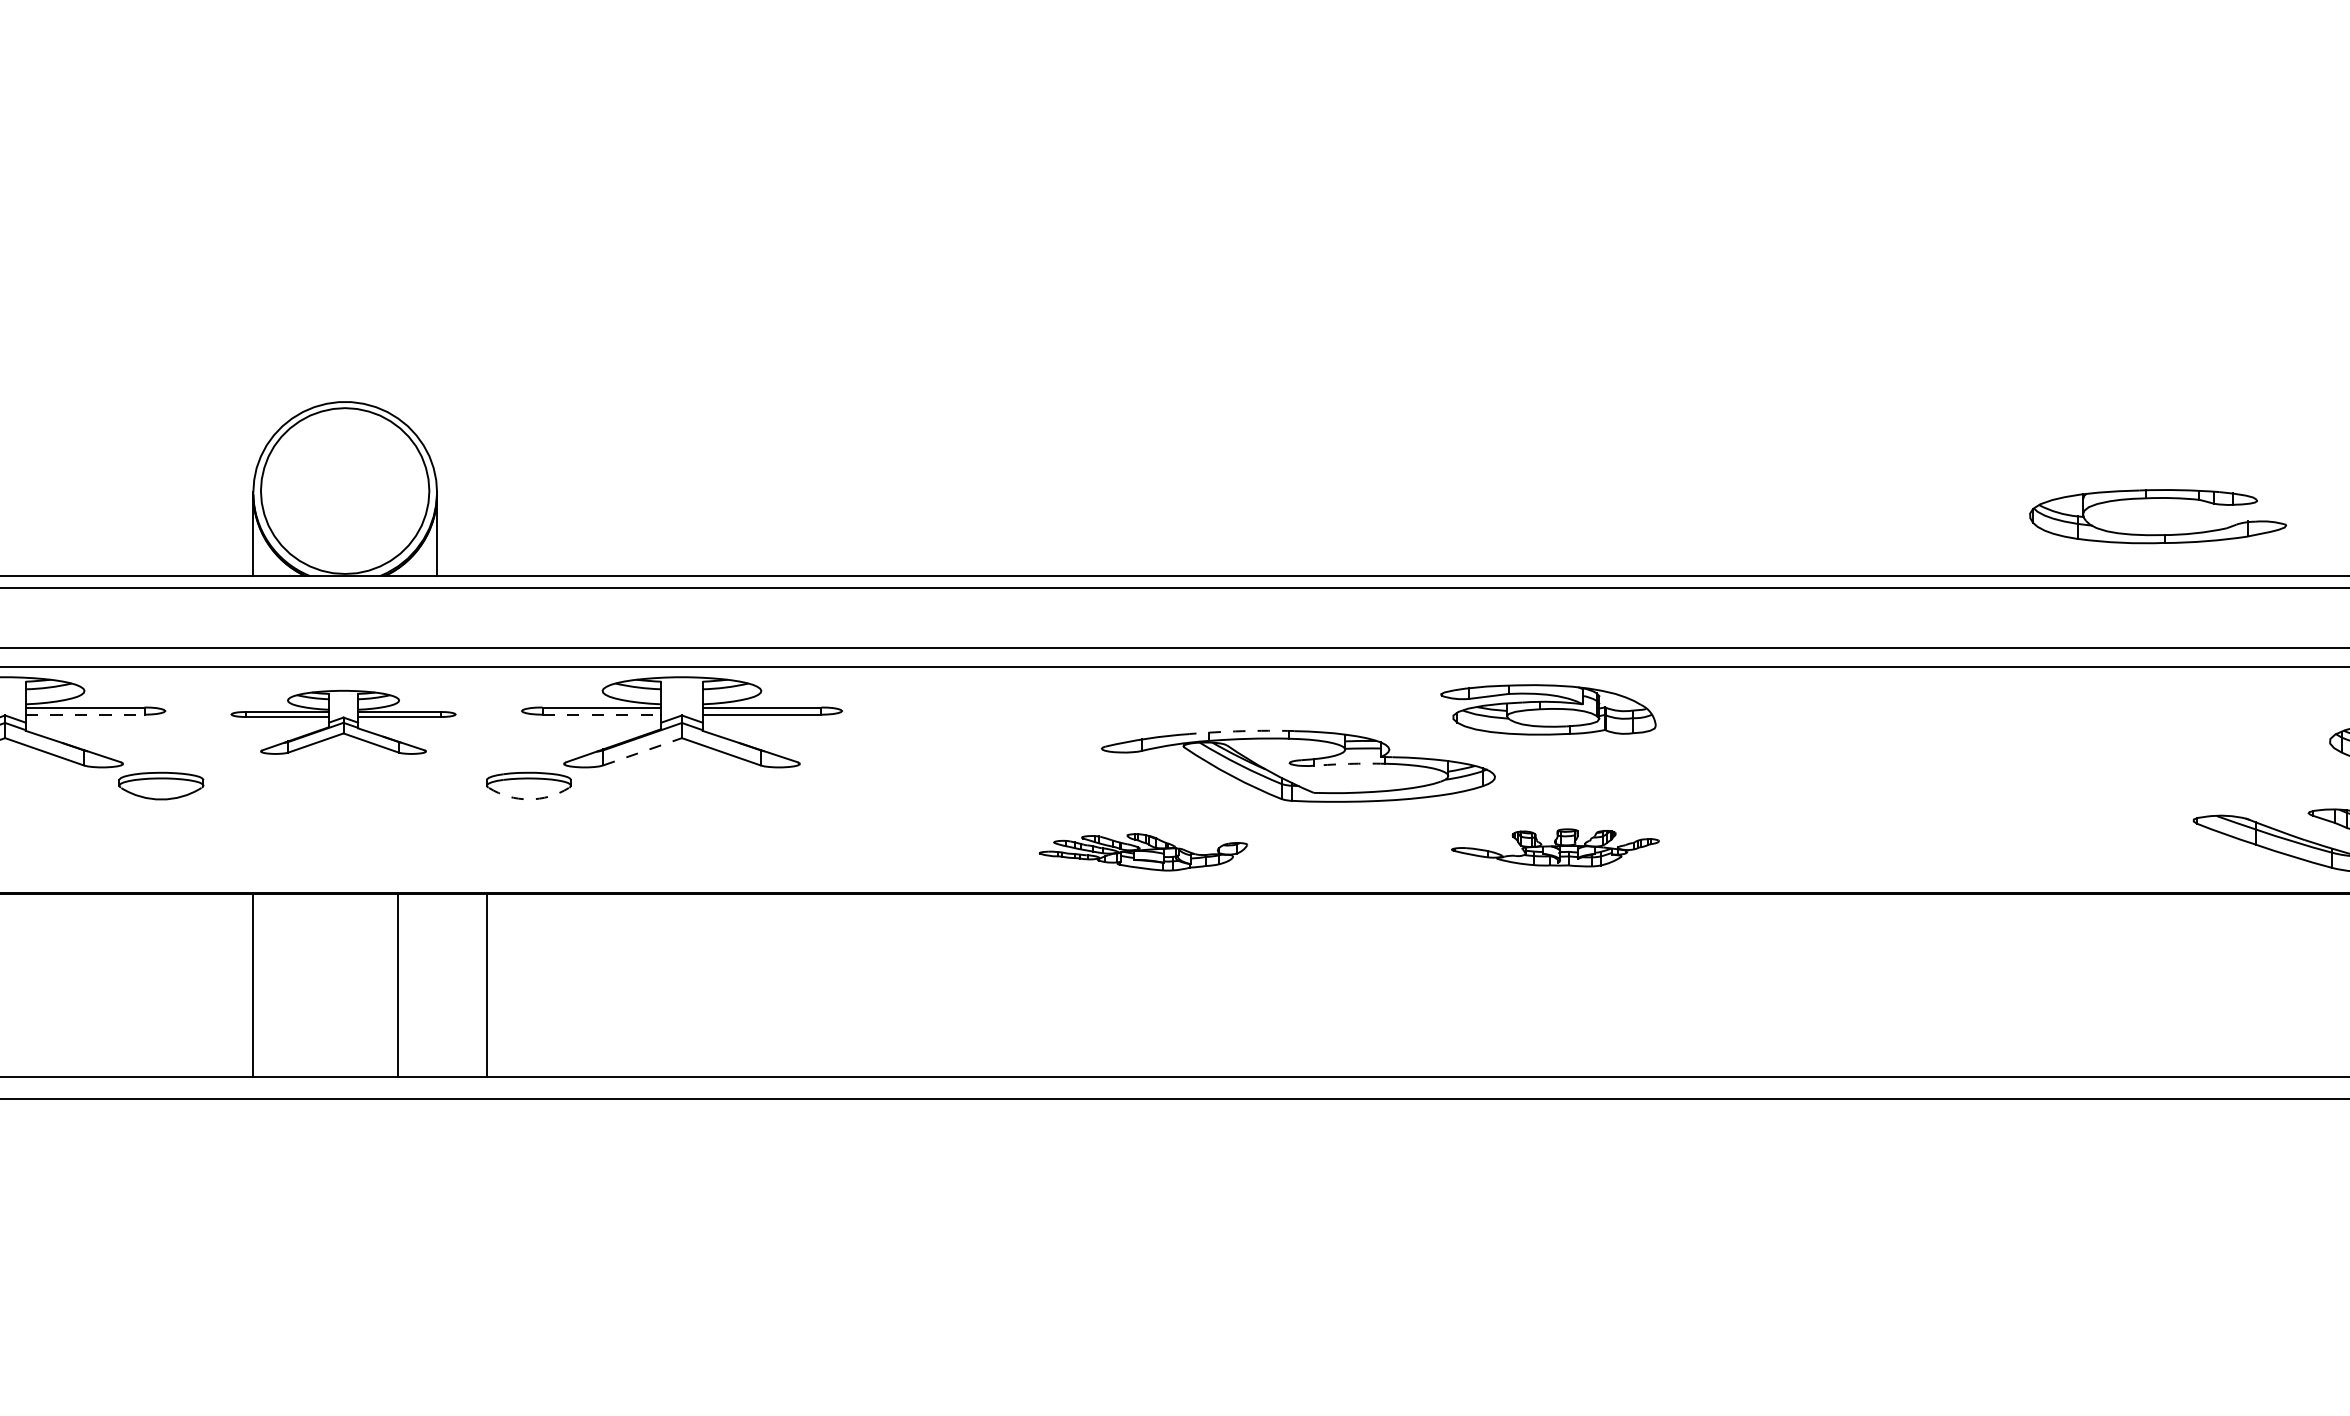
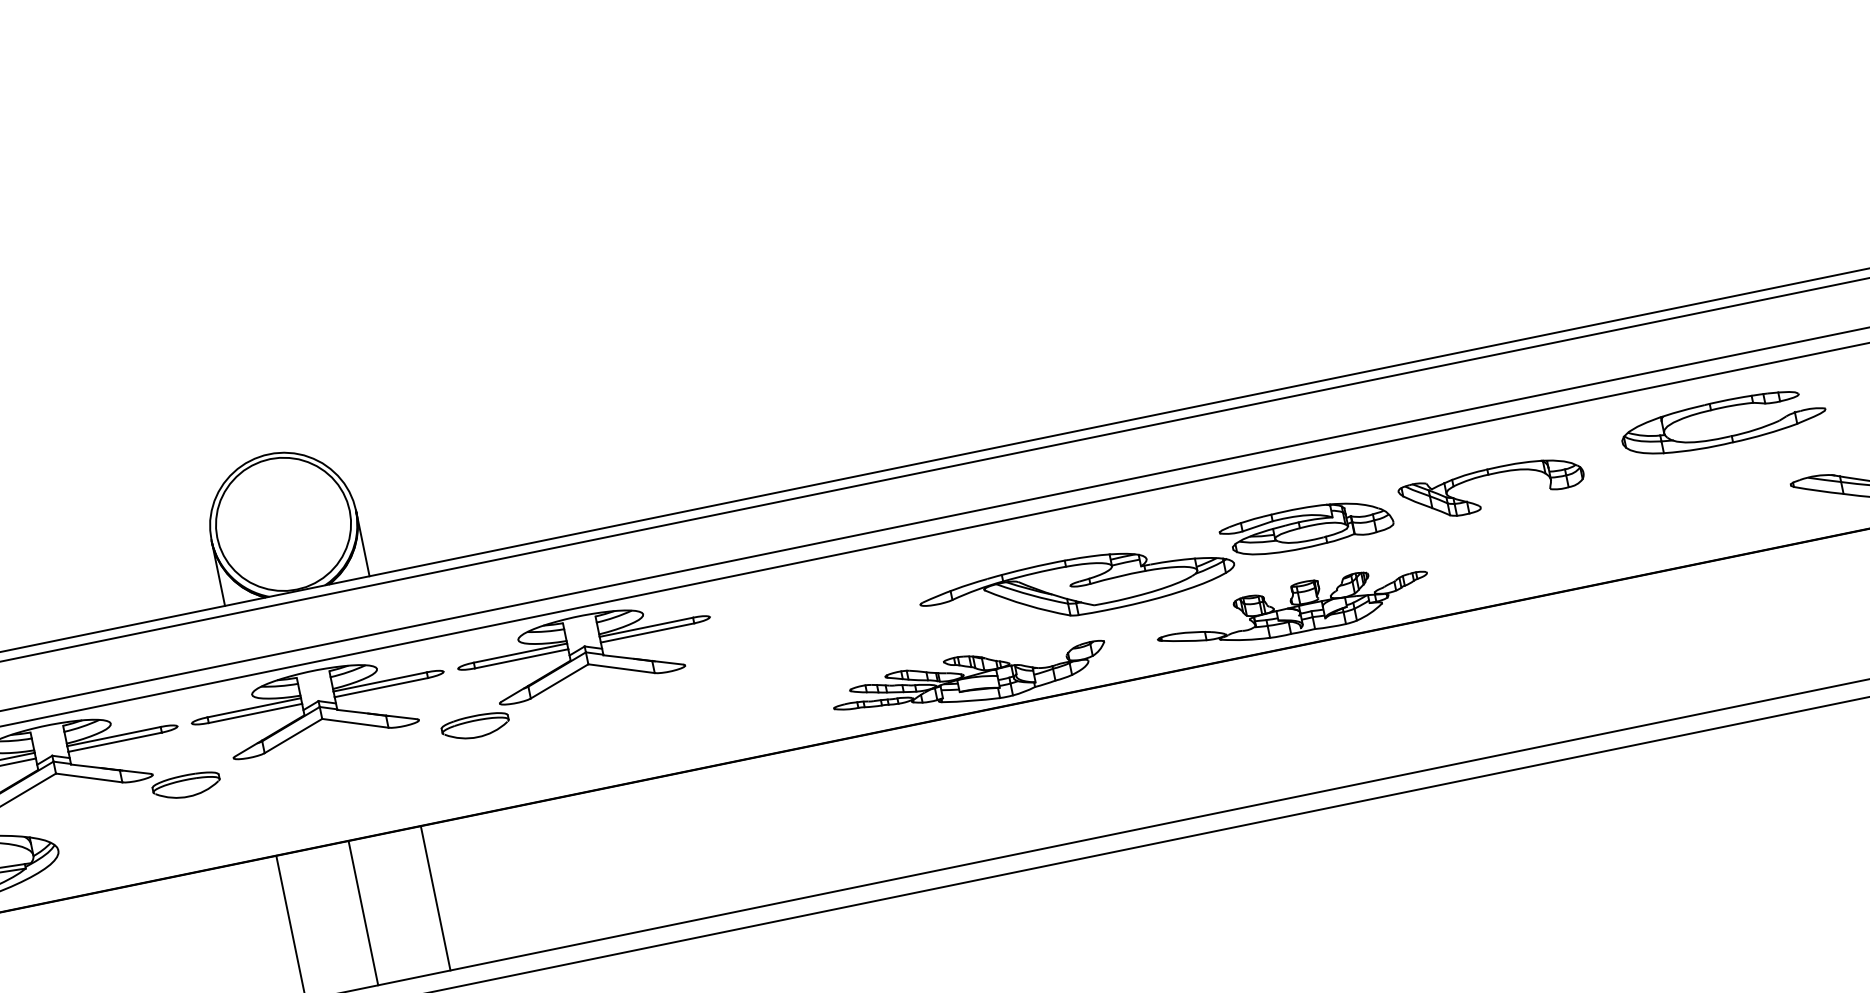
part: (2157, 498) -> (1720, 408), moved
part: (1548, 709) -> (1306, 527), moved
line: (85, 714) -> (115, 742), dashed -> solid
line: (602, 714) -> (522, 658), dashed -> solid
part: (343, 722) -> (319, 706), size x1.43
arc: (1242, 731) -> (1028, 568), dashed -> solid
part: (1828, 733) -> (1489, 475), added
line: (642, 751) -> (559, 681), dashed -> solid
arc: (1349, 763) -> (1117, 576), dashed -> solid
arc: (528, 799) -> (477, 737), dashed -> solid
part: (1555, 847) -> (1293, 609), size x1.67
part: (1143, 852) -> (969, 679), size x1.67
line: (398, 985) -> (363, 913), moved
line: (487, 985) -> (436, 898), moved

